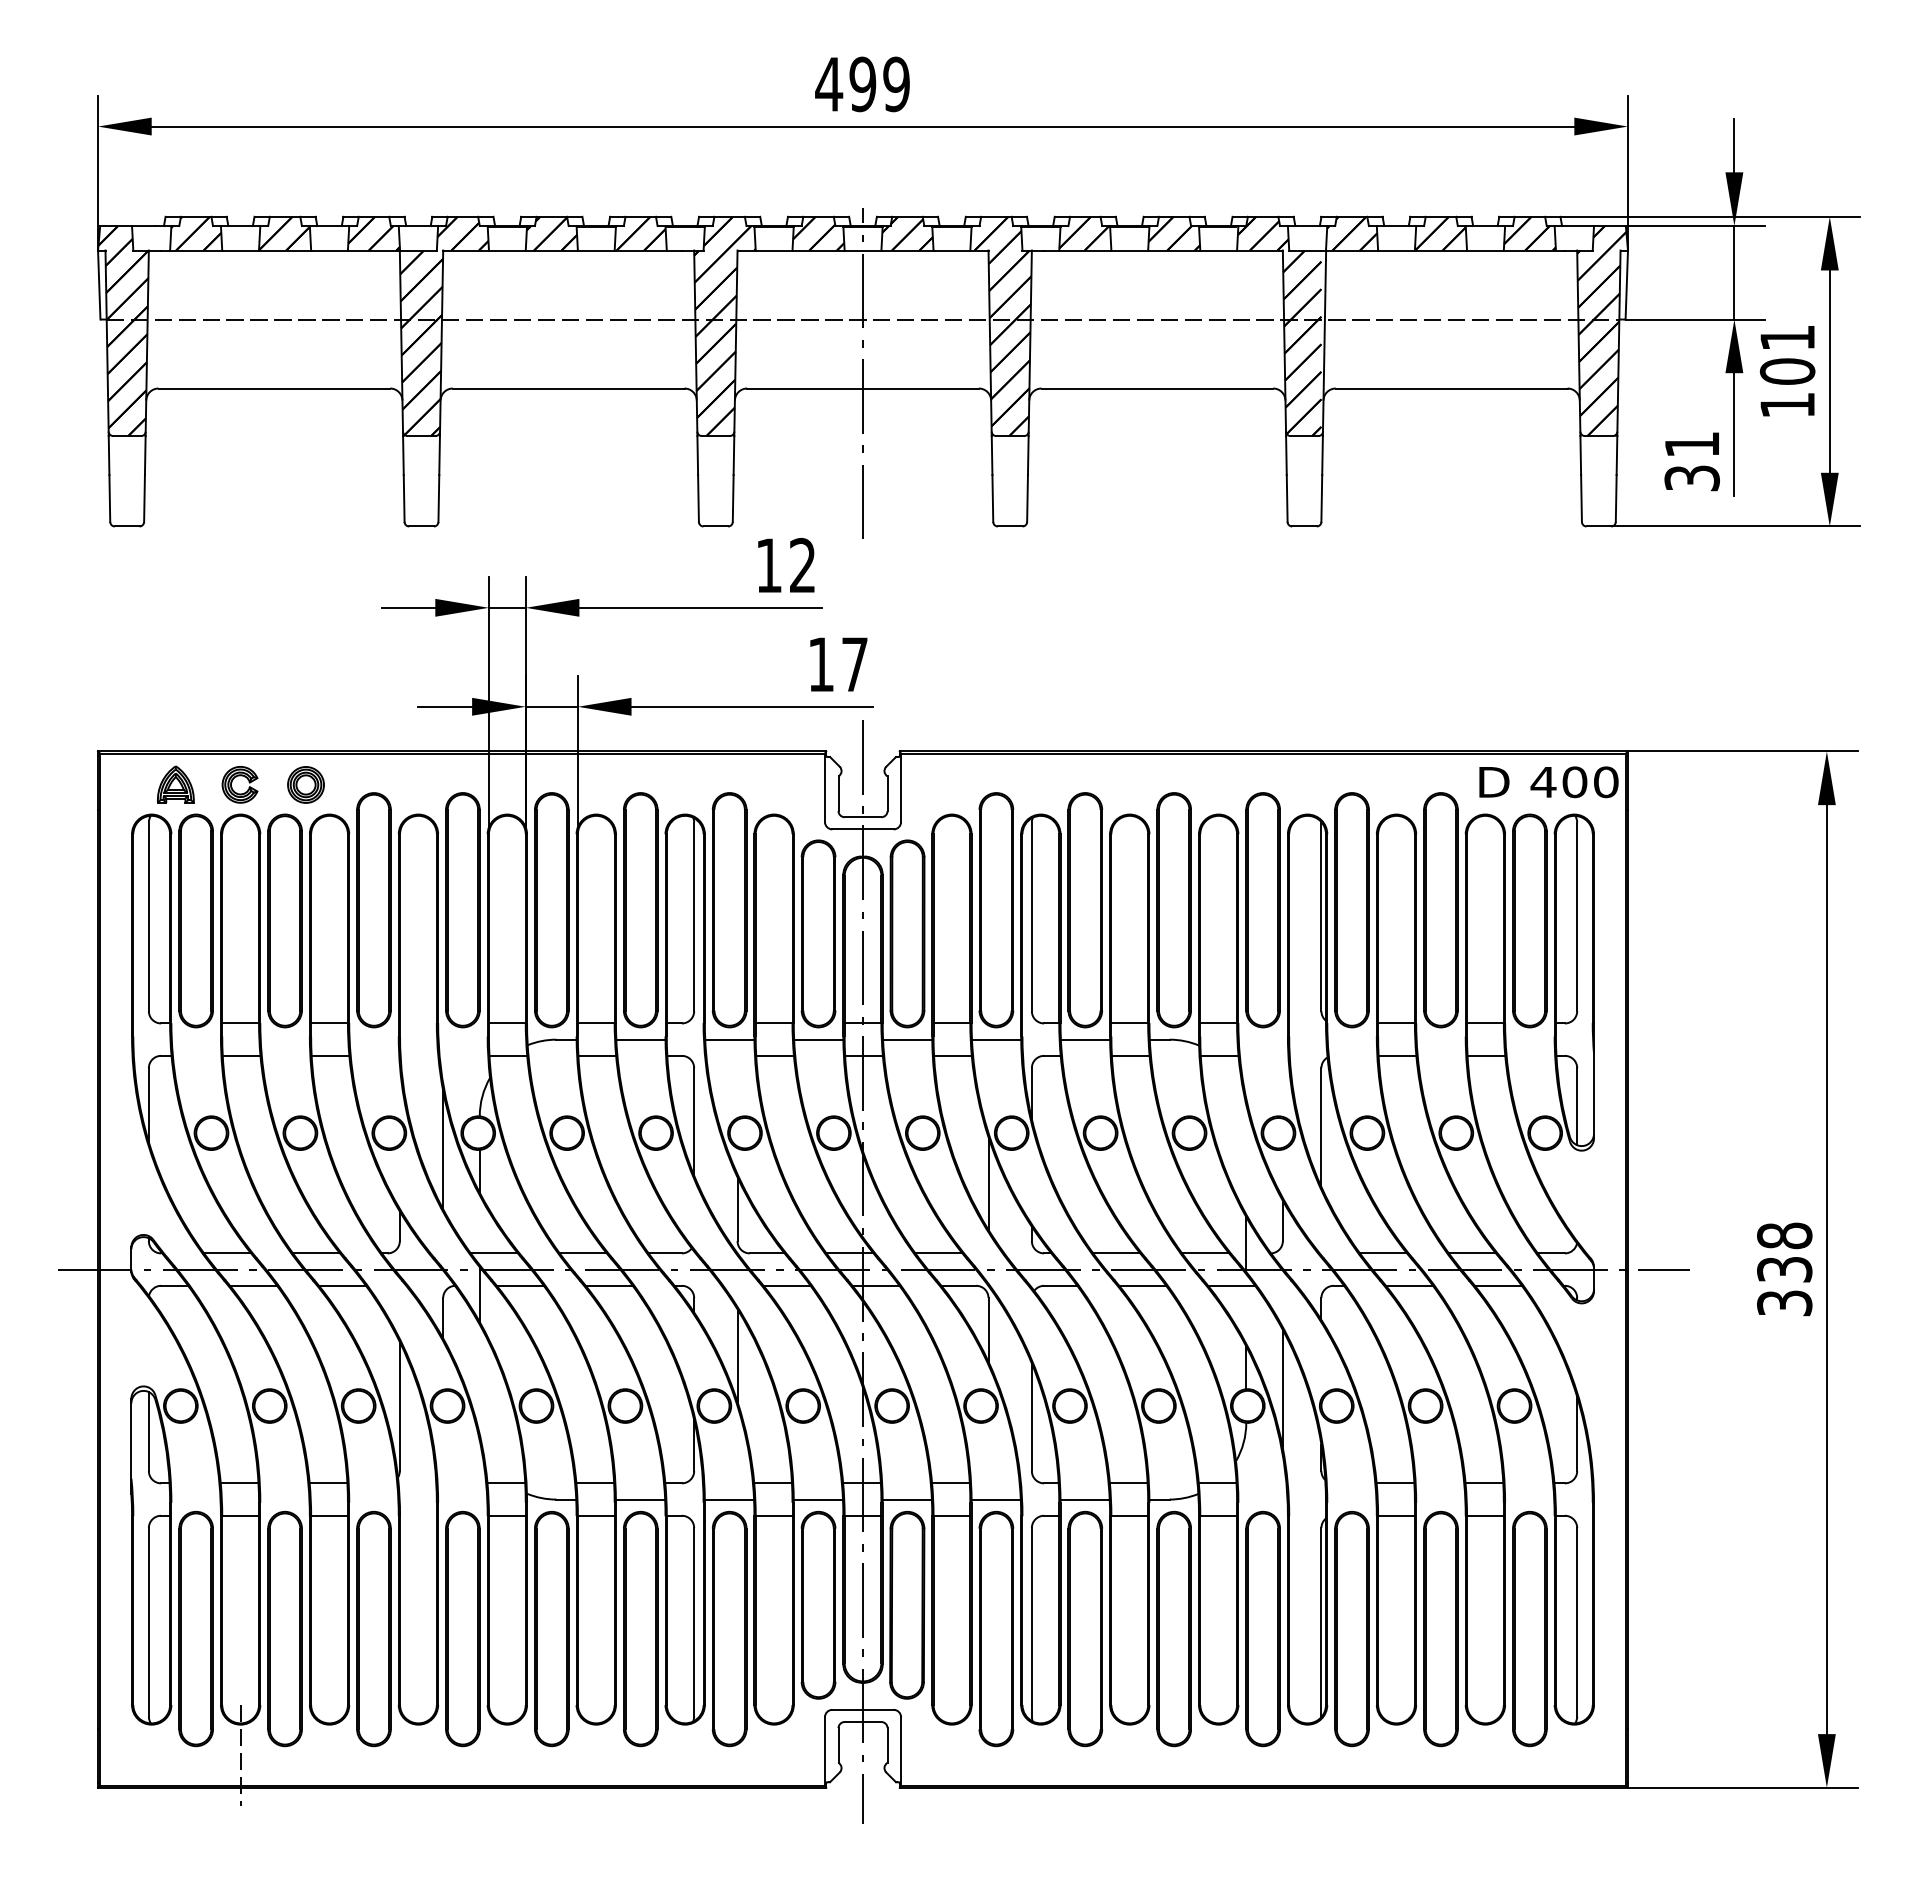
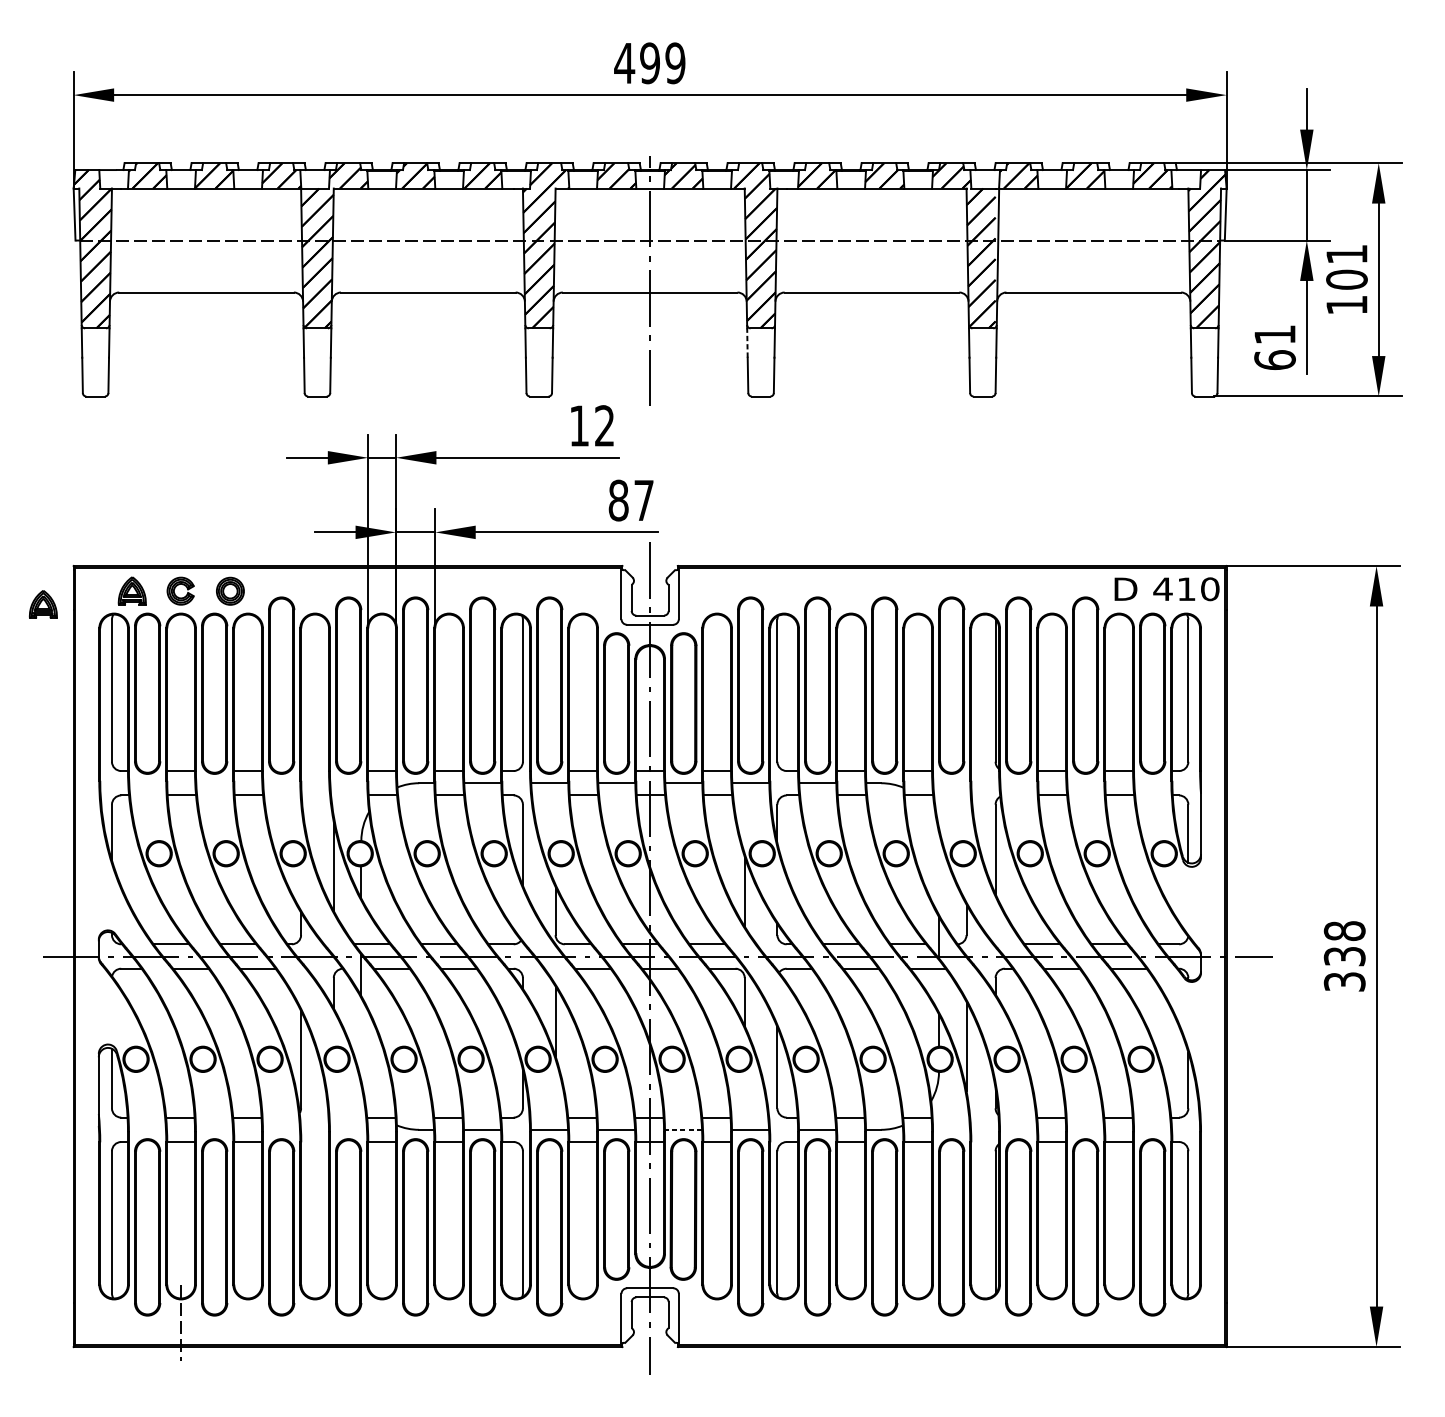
line: (992, 455) -> (747, 343), solid -> dashed
text: (1691, 477) -> (1274, 359), 31 -> 61
text: (821, 664) -> (618, 500), 17 -> 87
text: (1574, 782) -> (1186, 589), 400 -> 410
part: (57, 802) -> (43, 604), added
line: (907, 1499) -> (683, 1129), solid -> dashed

